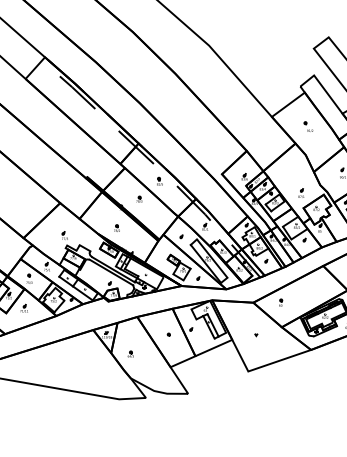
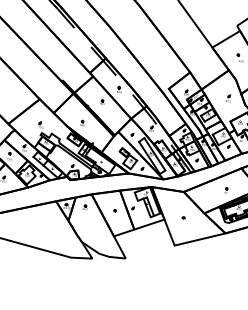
part: (301, 192) -> (228, 97), moved
part: (281, 302) -> (226, 190), moved
part: (130, 353) -> (85, 206), moved

